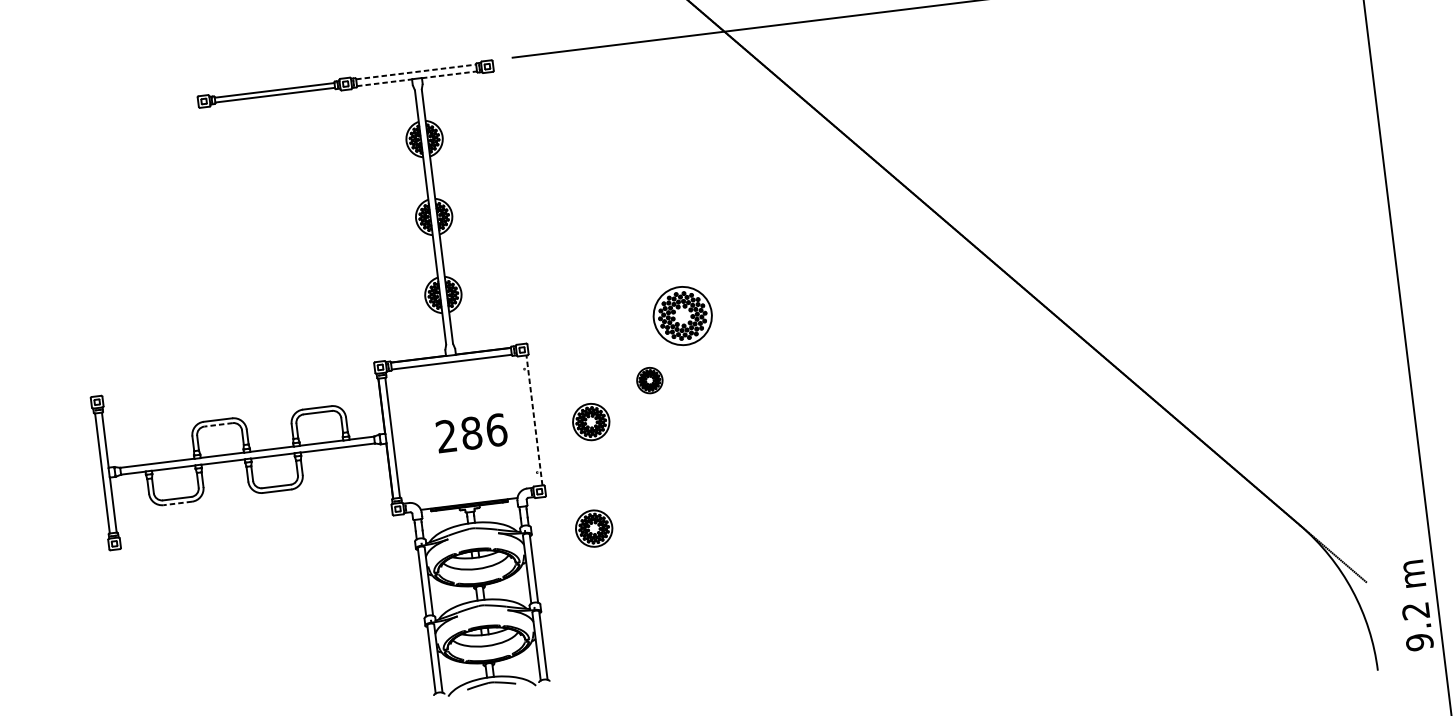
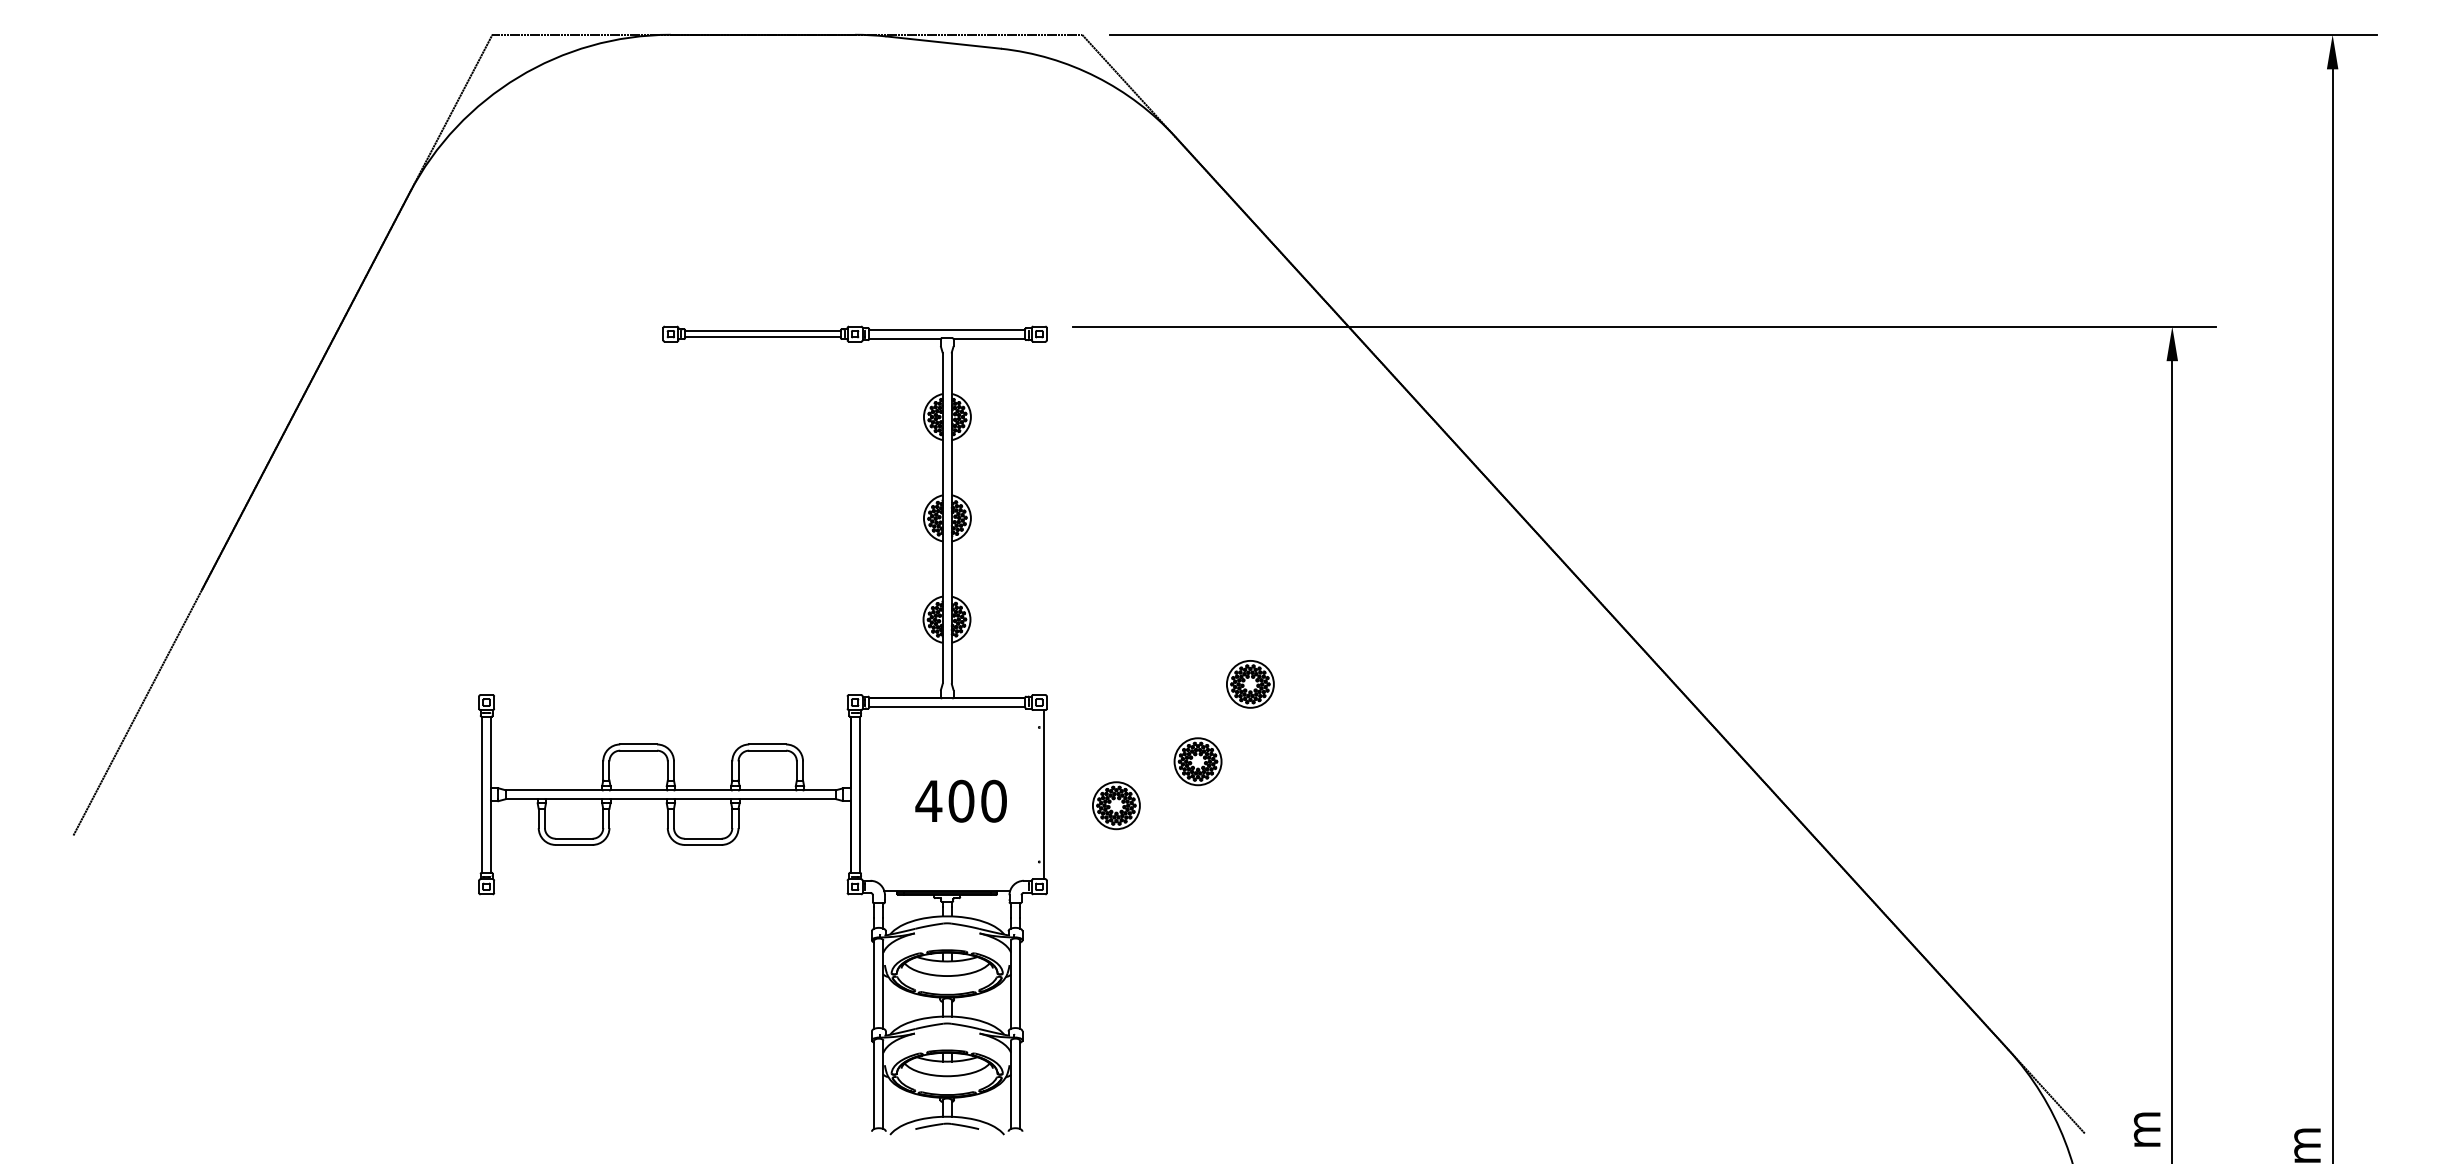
line: (416, 71) -> (947, 329), dashed -> solid
line: (449, 74) -> (989, 338), dashed -> solid
line: (384, 82) -> (905, 338), dashed -> solid
part: (682, 316) -> (1250, 684), size x0.62
part: (649, 380) -> (1197, 761), size x1.43
line: (534, 420) -> (1043, 794), dashed -> solid
line: (218, 424) -> (638, 750), dashed -> solid
text: (471, 432) -> (961, 800), 286 -> 400
line: (177, 503) -> (573, 844), dashed -> solid
part: (594, 528) -> (1103, 942), removed

